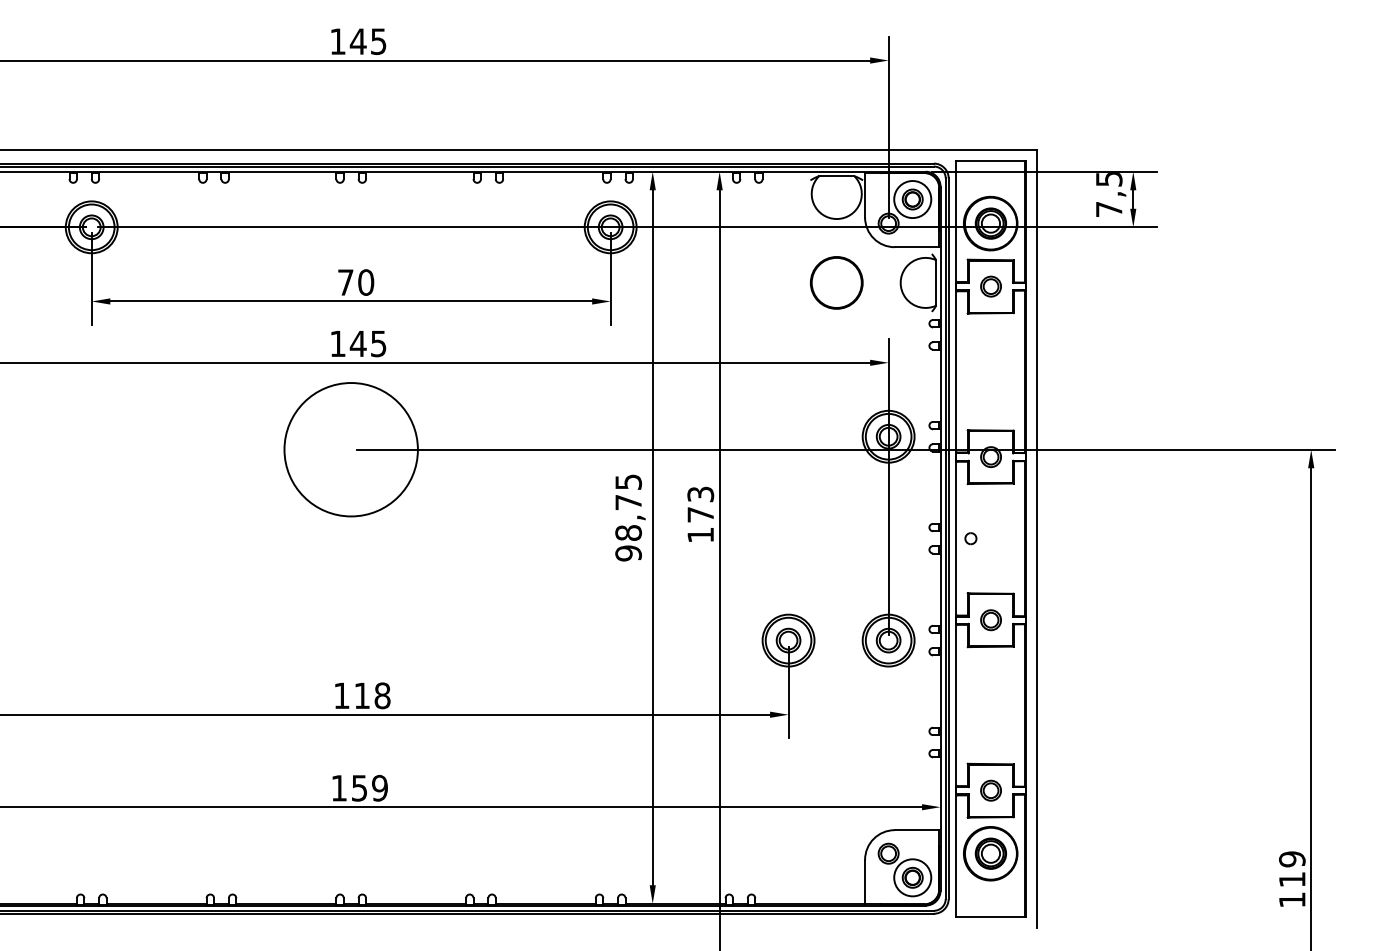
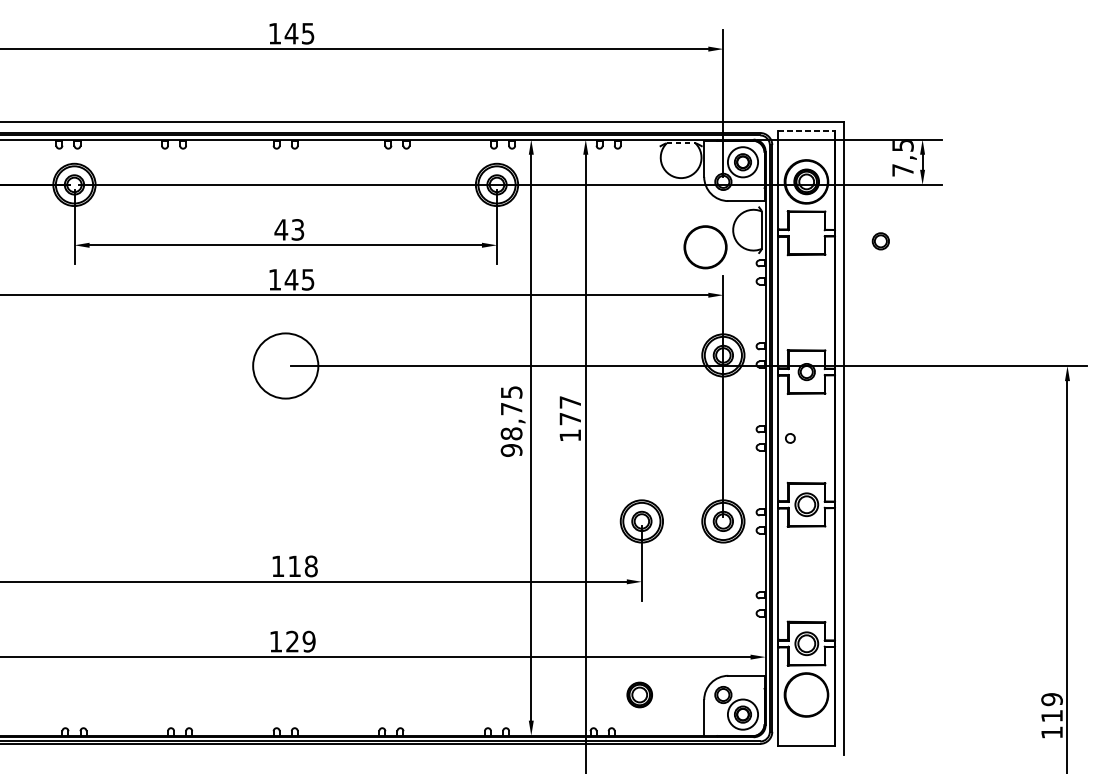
line: (990, 160) -> (806, 130), solid -> dashed
line: (836, 176) -> (680, 143), solid -> dashed
text: (355, 282) -> (289, 229), 70 -> 43
part: (836, 282) -> (705, 246), moved
part: (990, 286) -> (880, 241), moved
circle: (350, 449) -> (285, 365), size x0.6
text: (700, 494) -> (570, 402), 173 -> 177
part: (990, 620) -> (806, 505), size x1.4
text: (358, 787) -> (291, 641), 159 -> 129
part: (990, 790) -> (806, 643), size x1.4
part: (990, 853) -> (639, 694), moved

